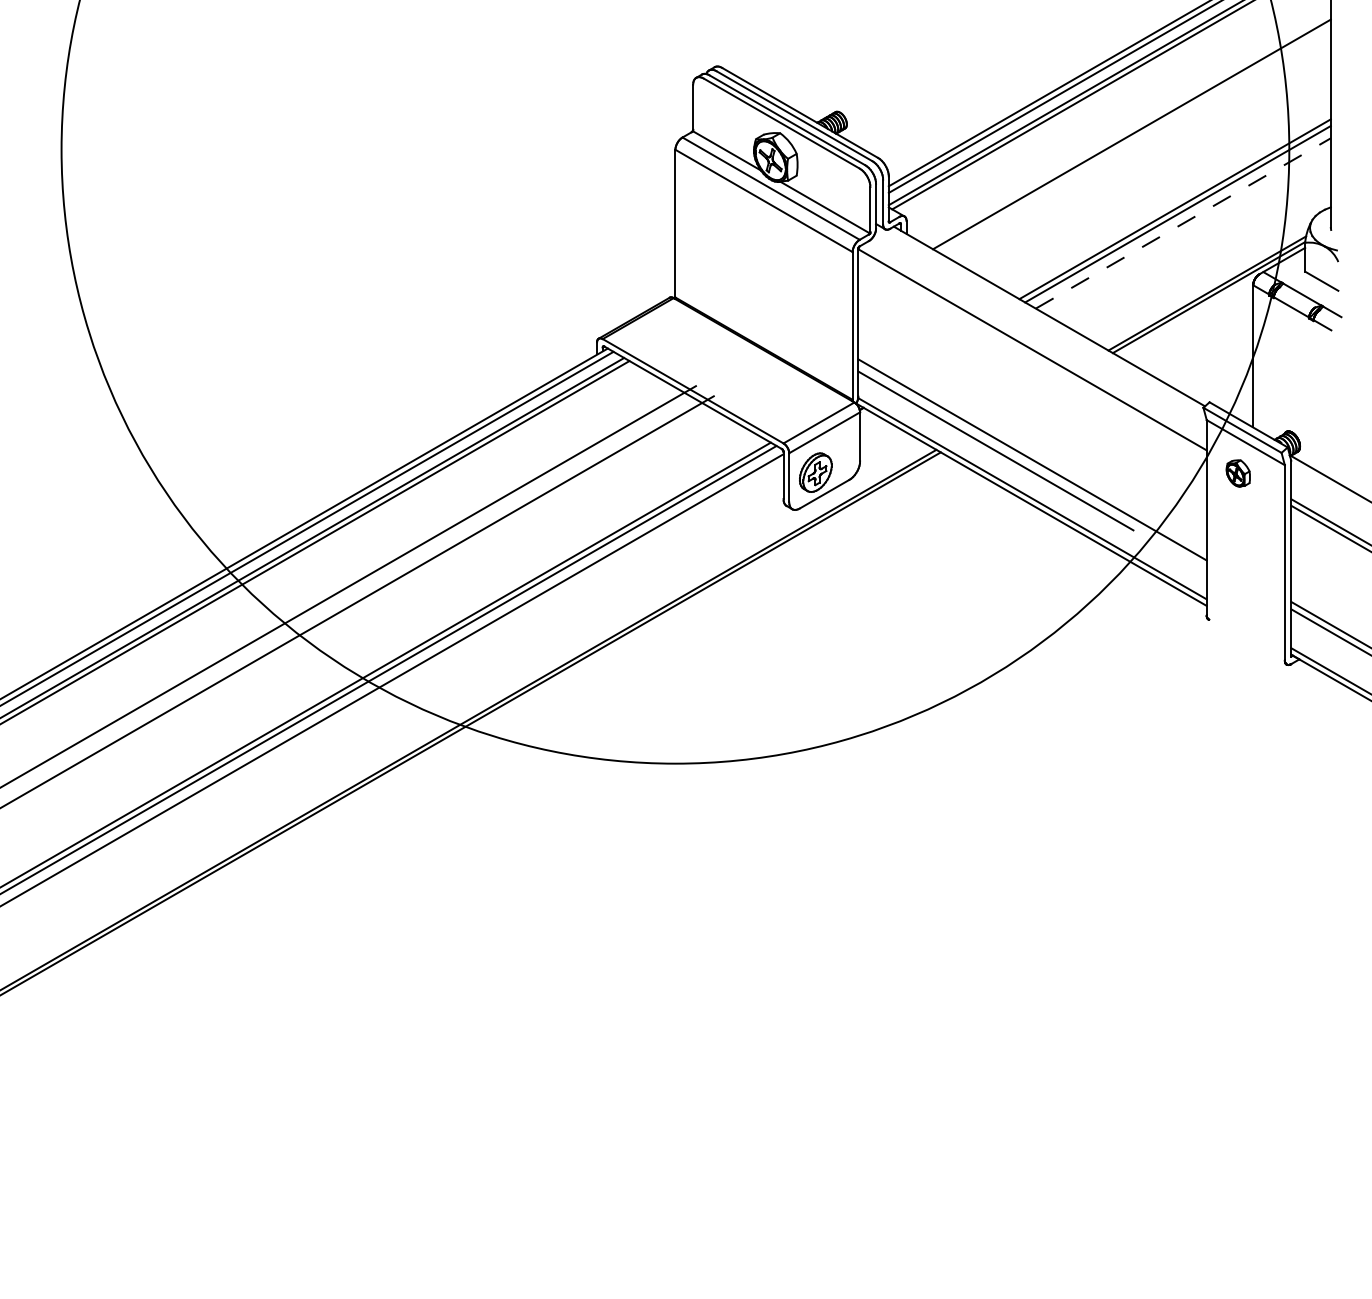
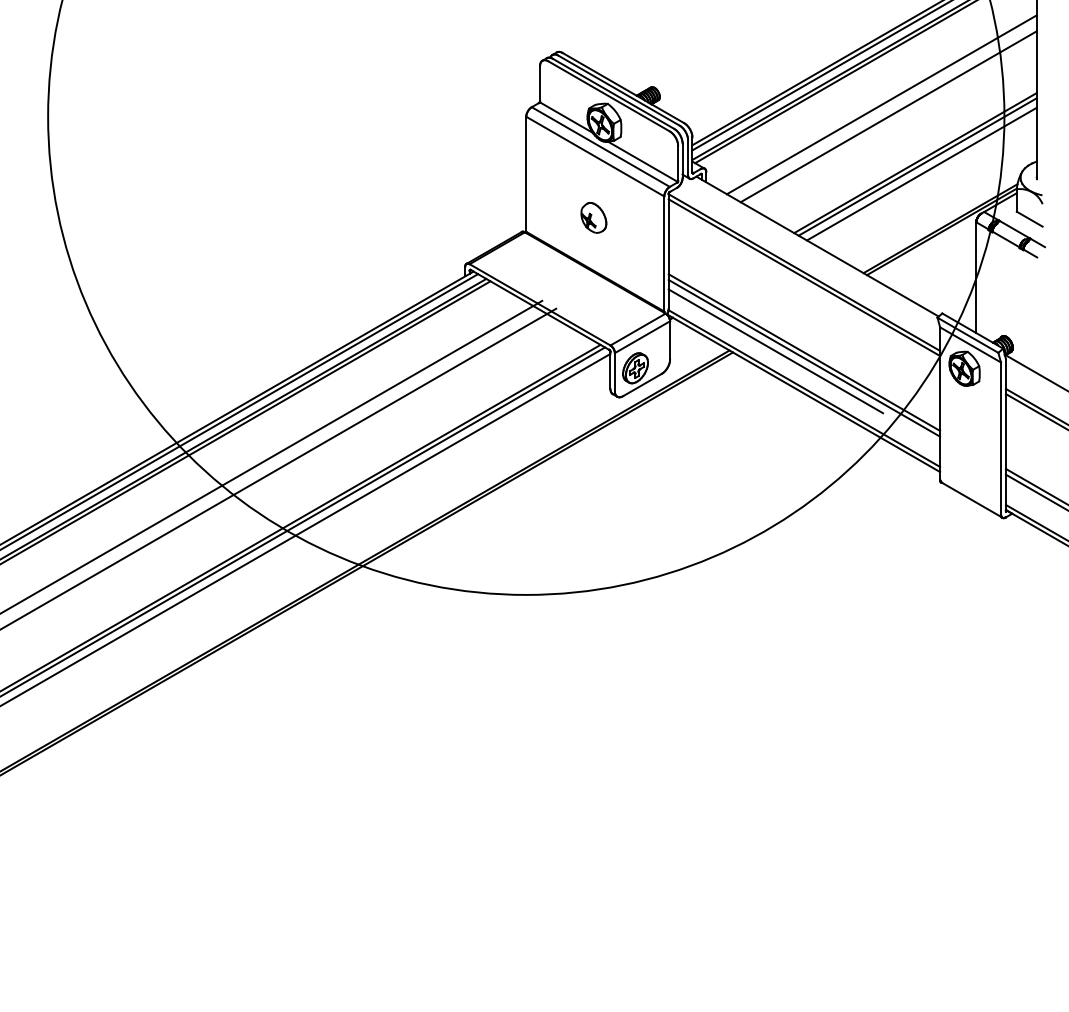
line: (1140, 149) -> (888, 116), added
line: (1183, 223) -> (922, 174), dashed -> solid
part: (762, 279) -> (594, 217), added
line: (1032, 355) -> (804, 277), added
line: (1032, 452) -> (804, 352), added
part: (1238, 473) -> (964, 368), size x1.67
line: (1247, 641) -> (971, 499), added

